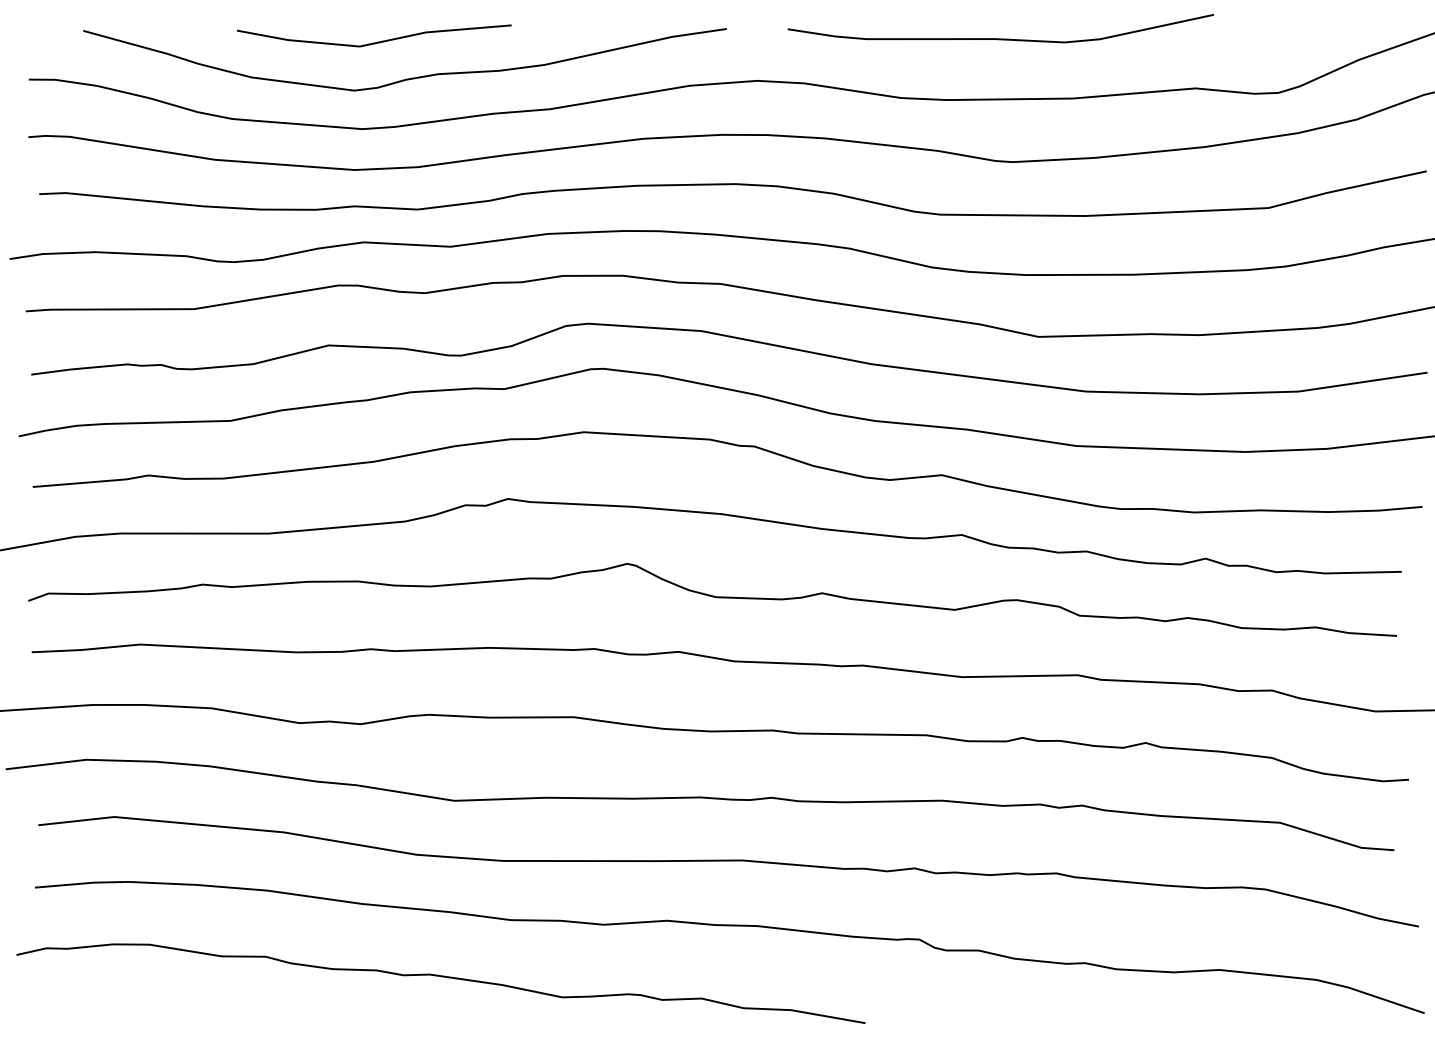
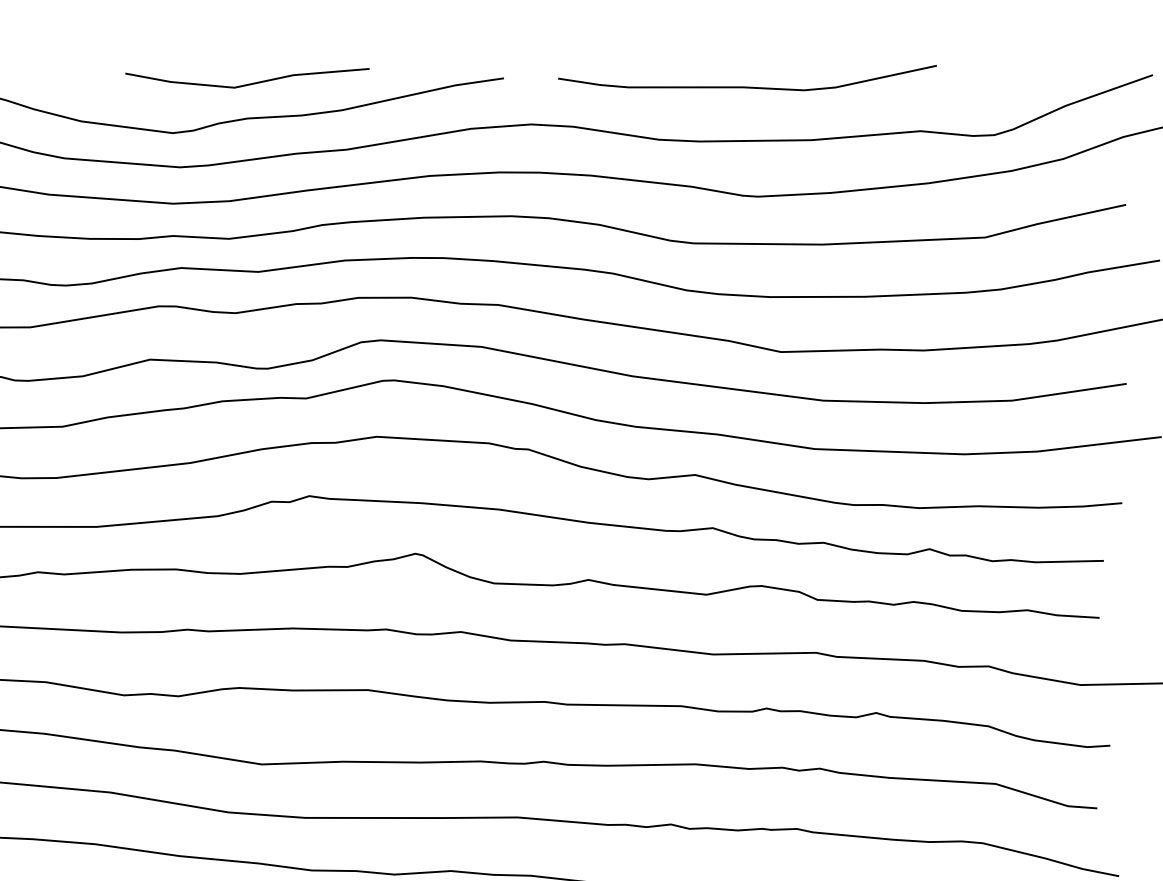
part: (377, 41) -> (250, 83), moved

